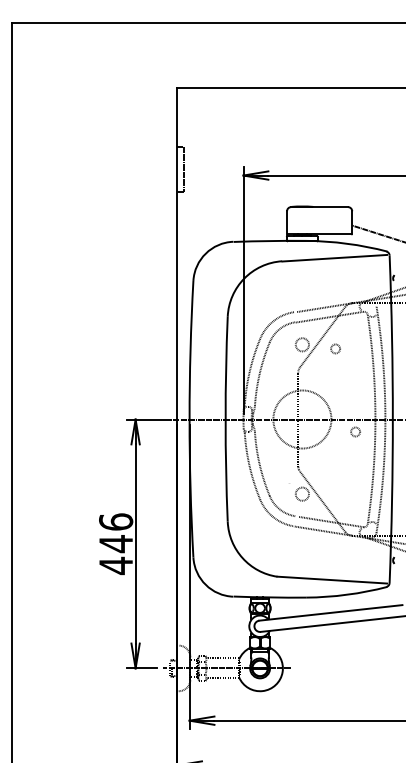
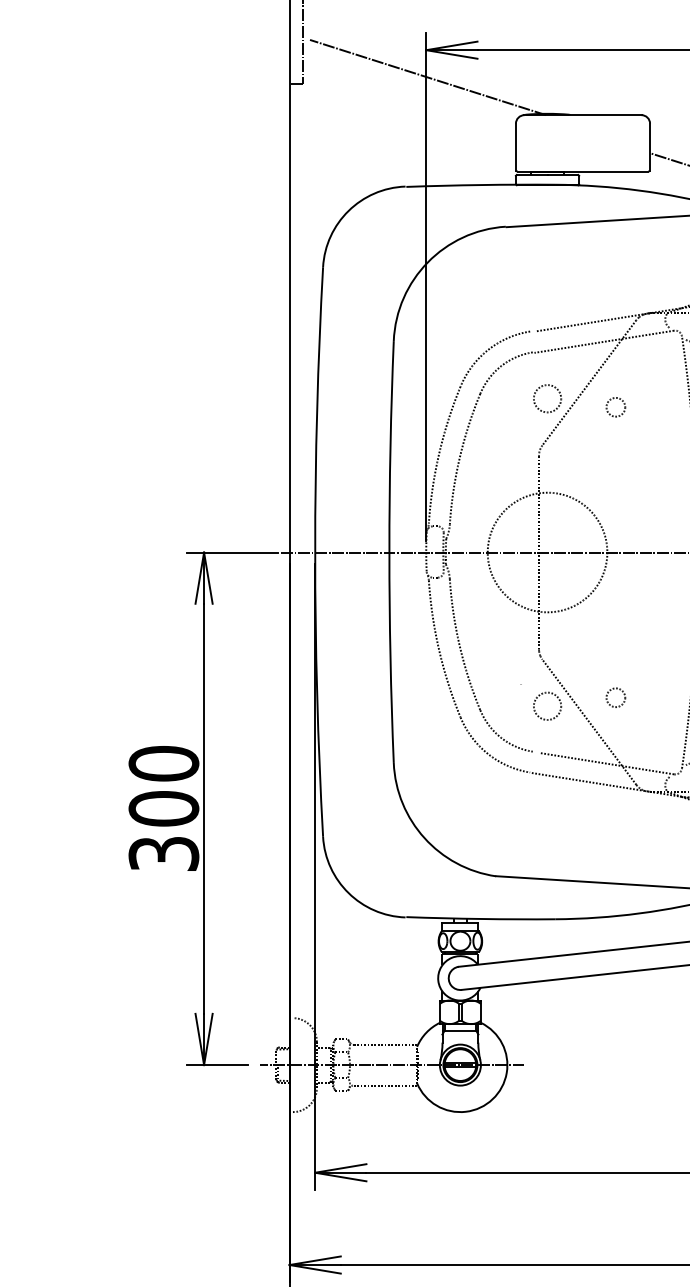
line: (244, 188) -> (428, 76), added
circle: (355, 431) -> (615, 696), moved
text: (116, 544) -> (164, 809), 446 -> 300

